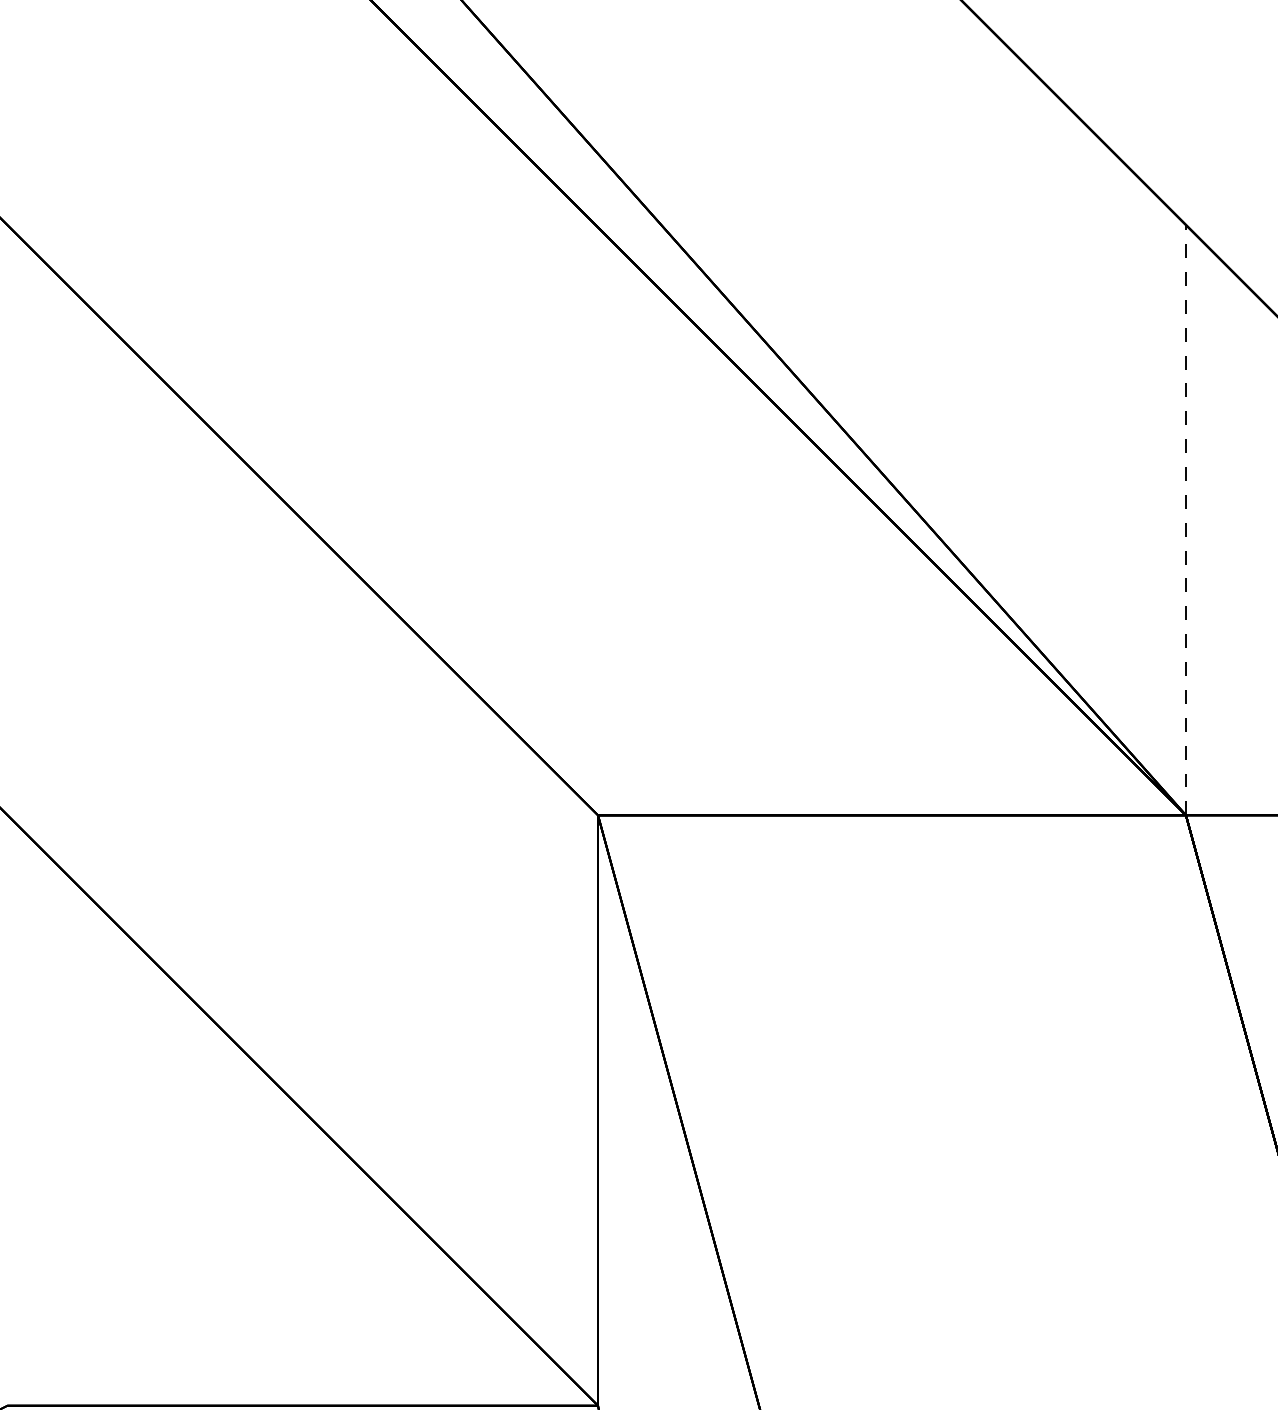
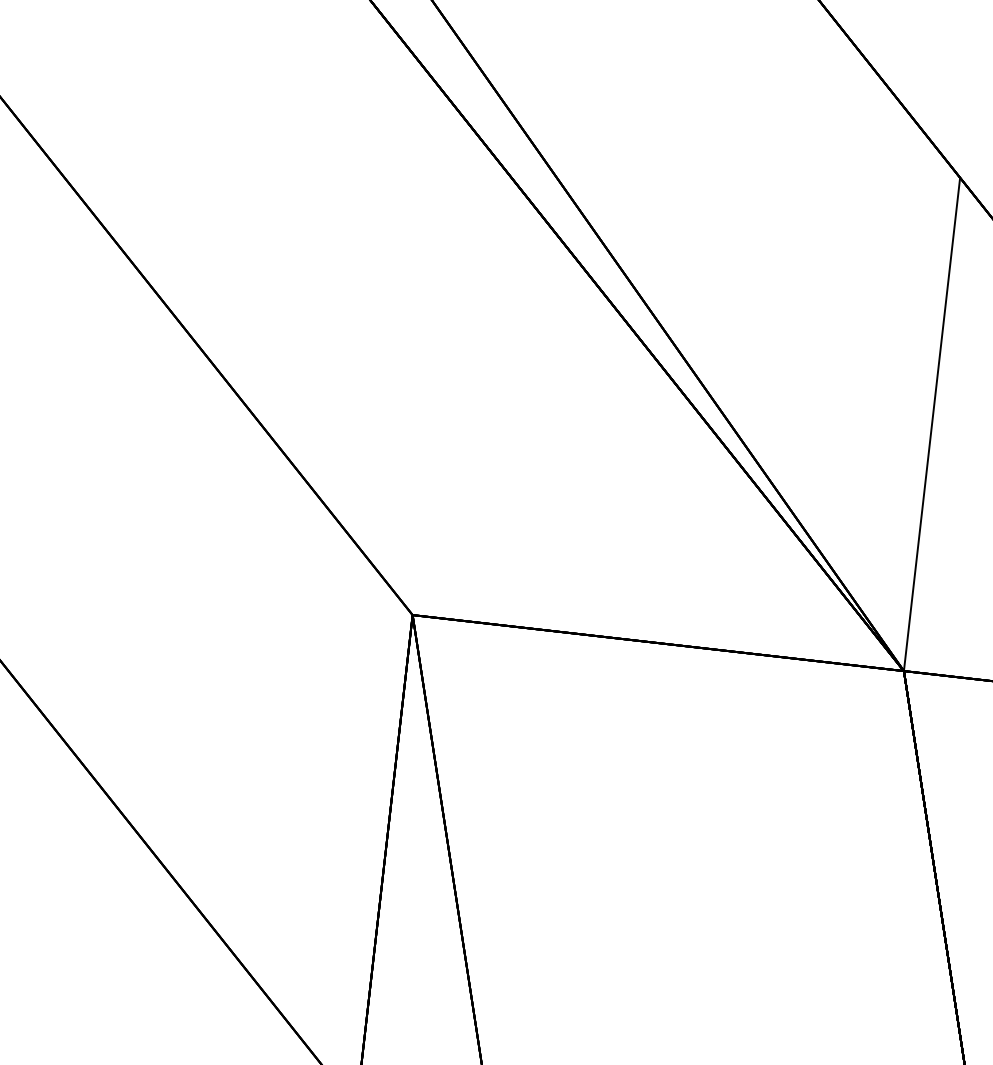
line: (1185, 519) -> (931, 423), dashed -> solid

